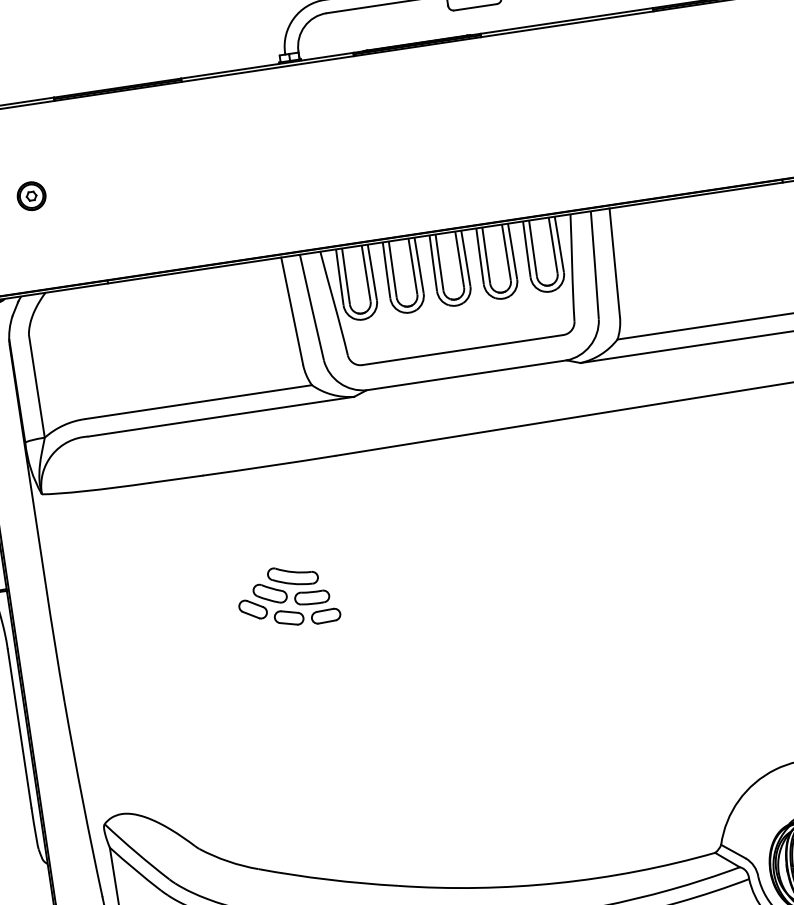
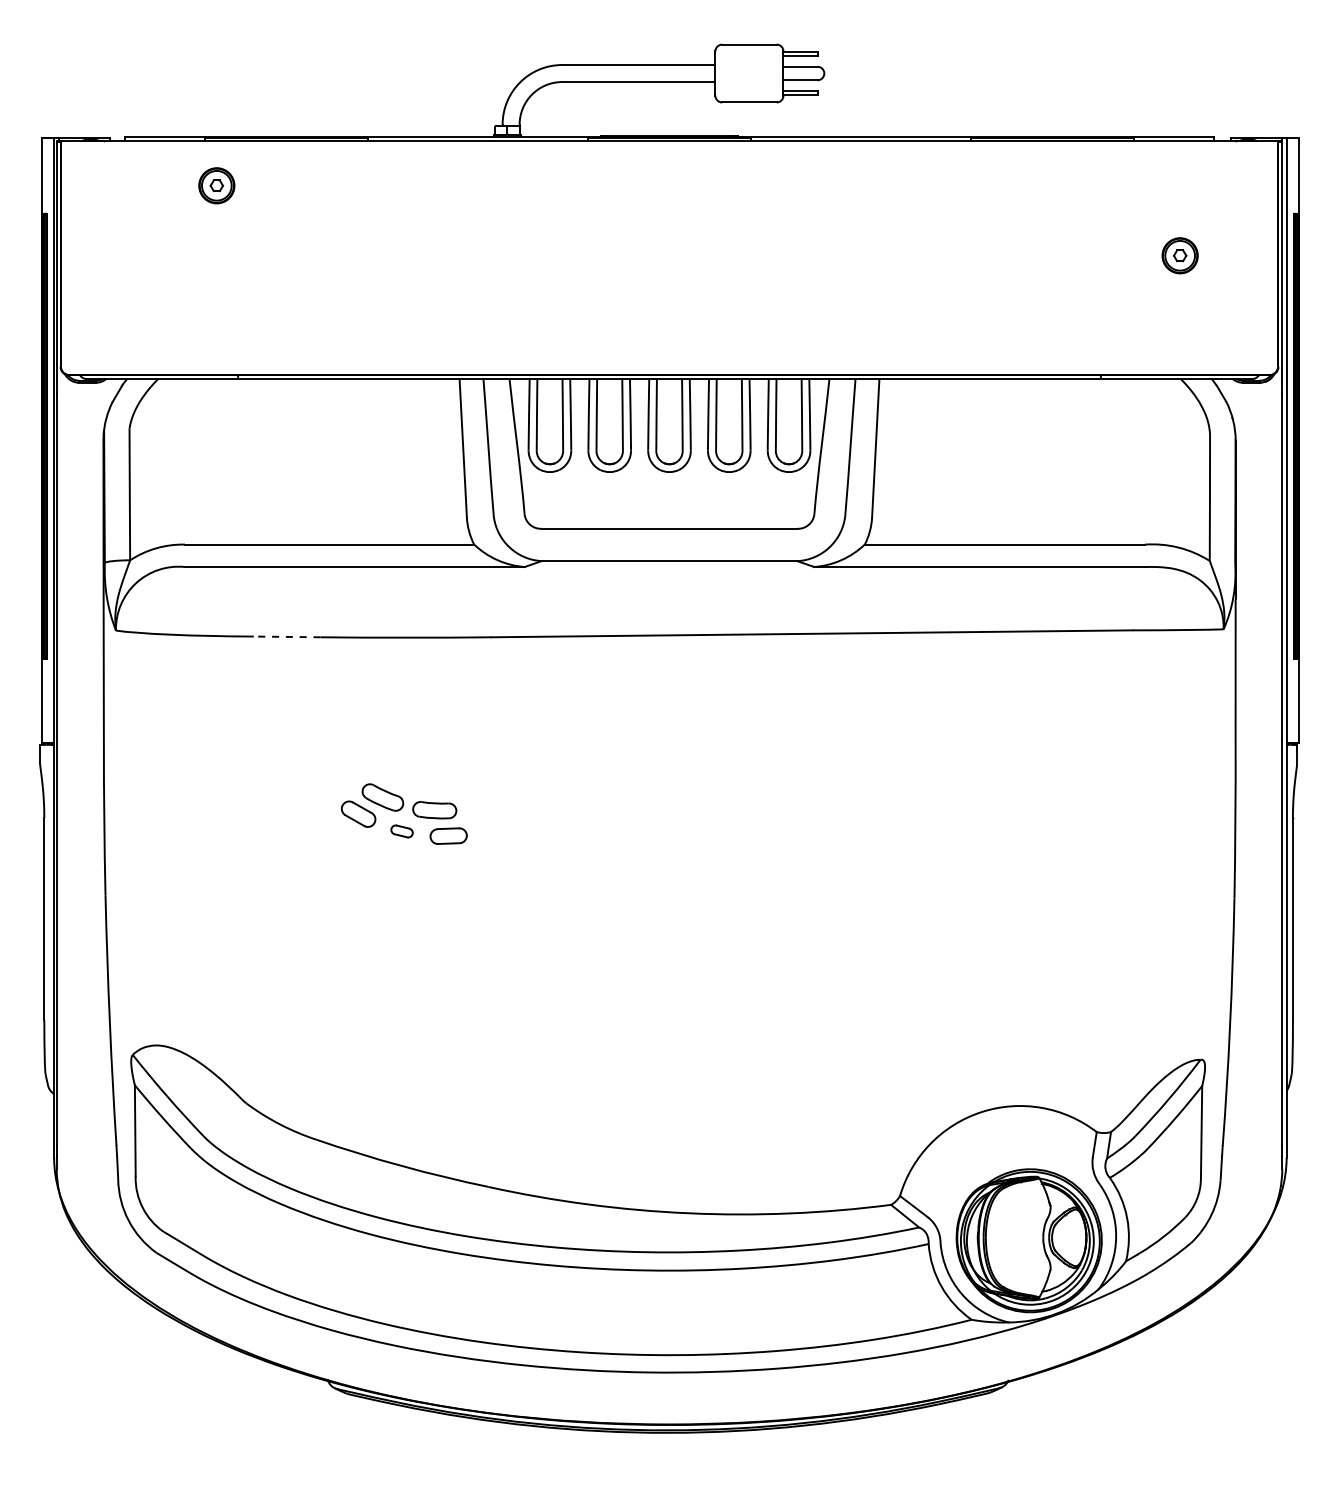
part: (31, 196) -> (216, 185), moved
line: (175, 479) -> (286, 636), solid -> dashed
part: (292, 575) -> (414, 779), removed
part: (288, 618) -> (401, 831), size x0.6

